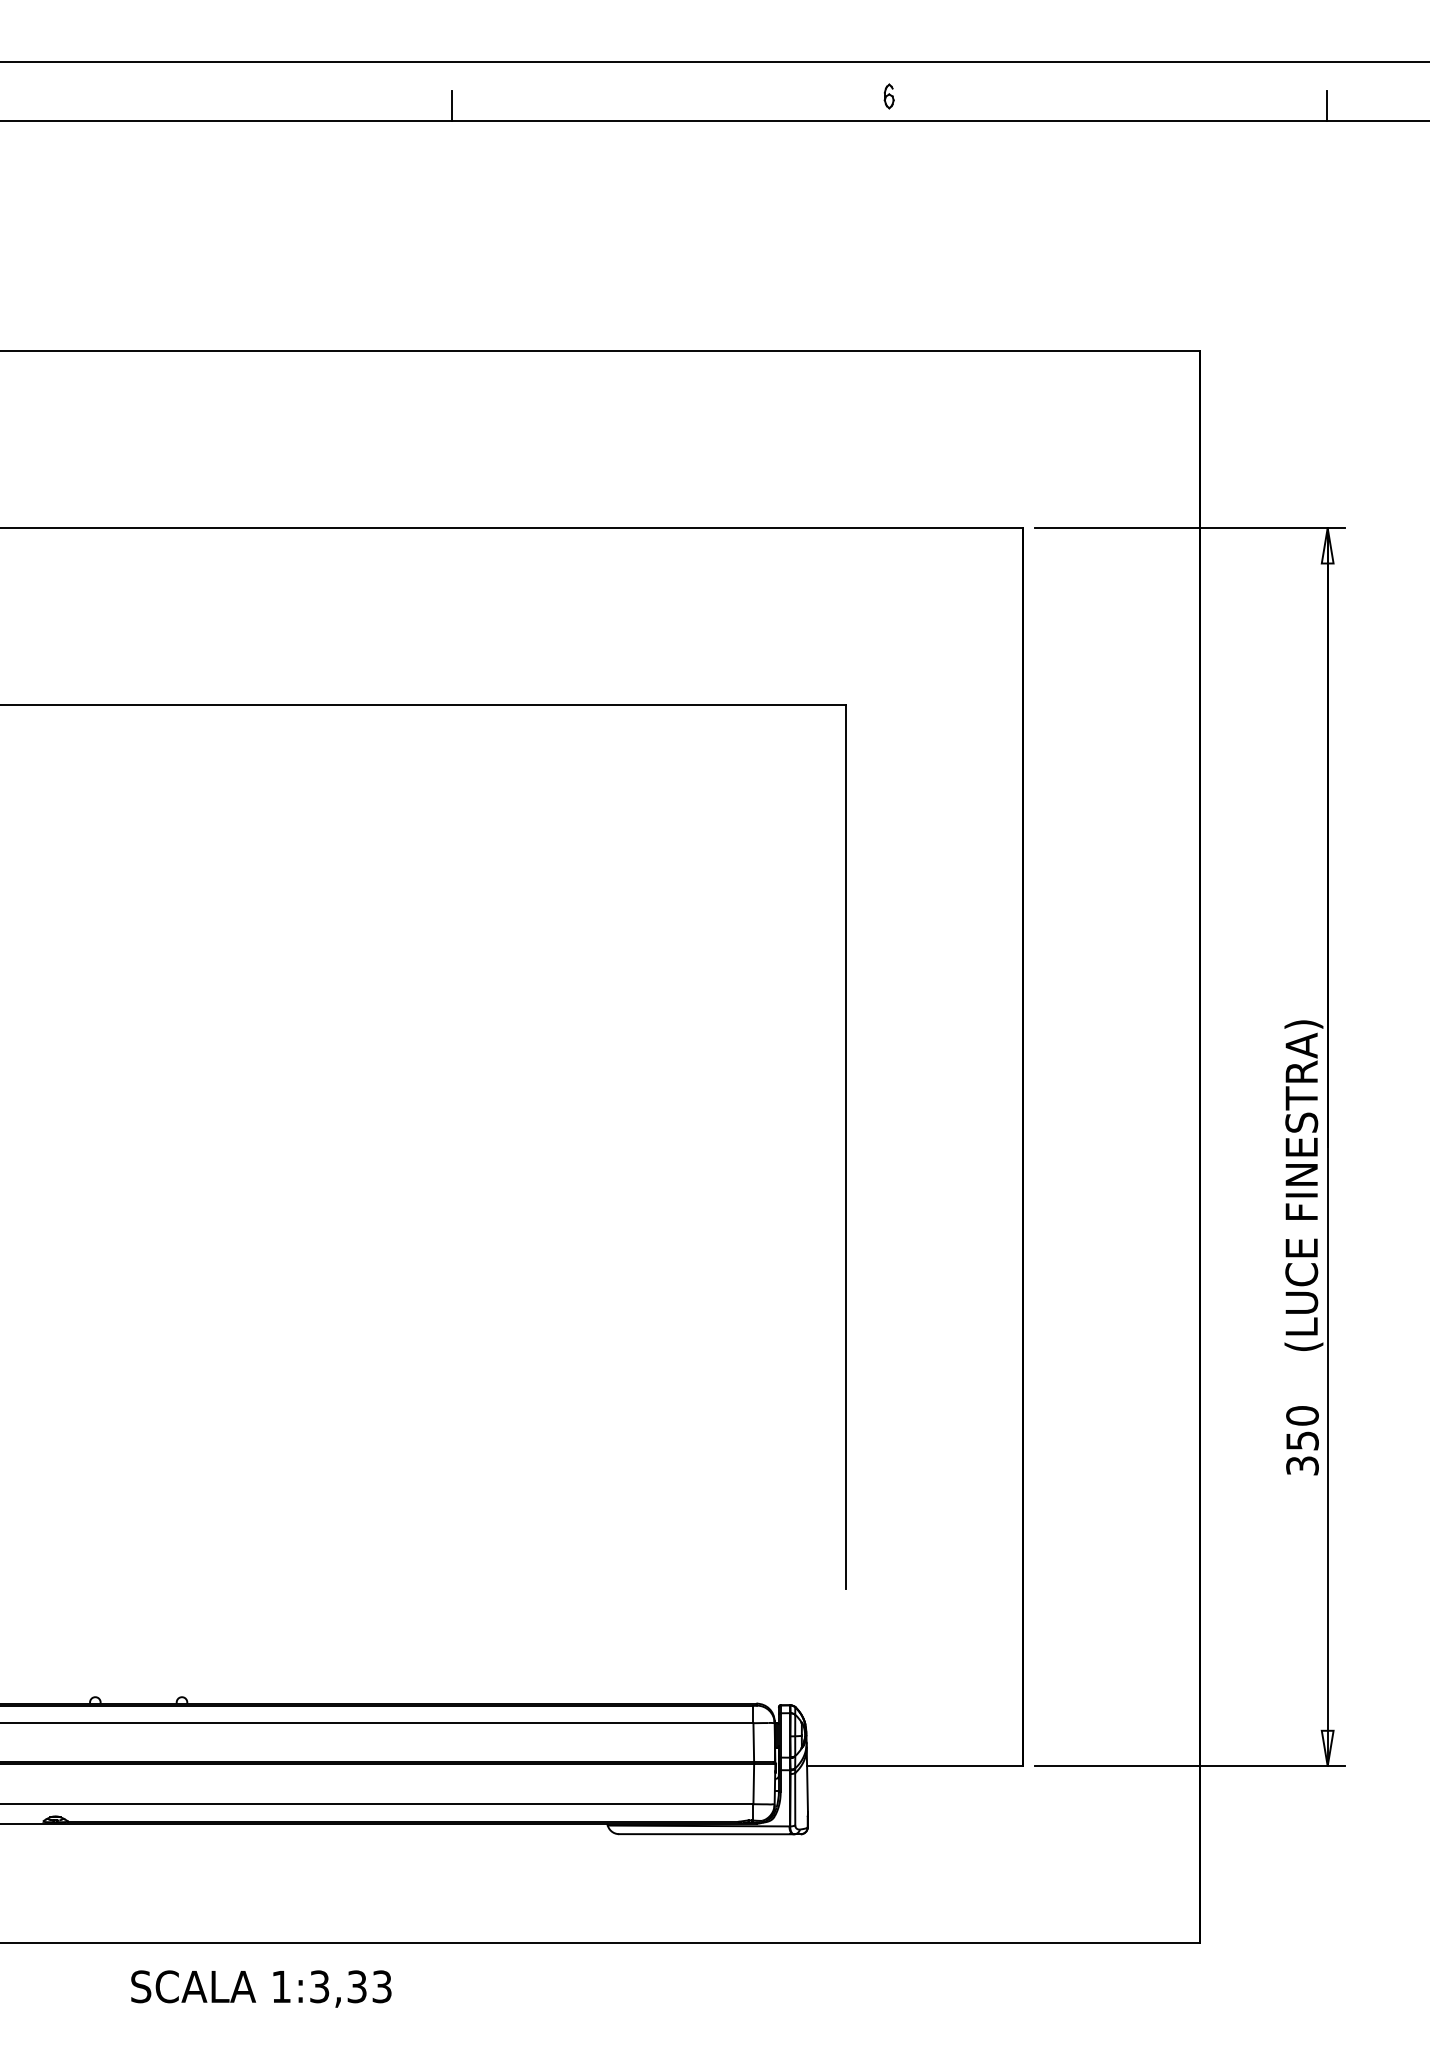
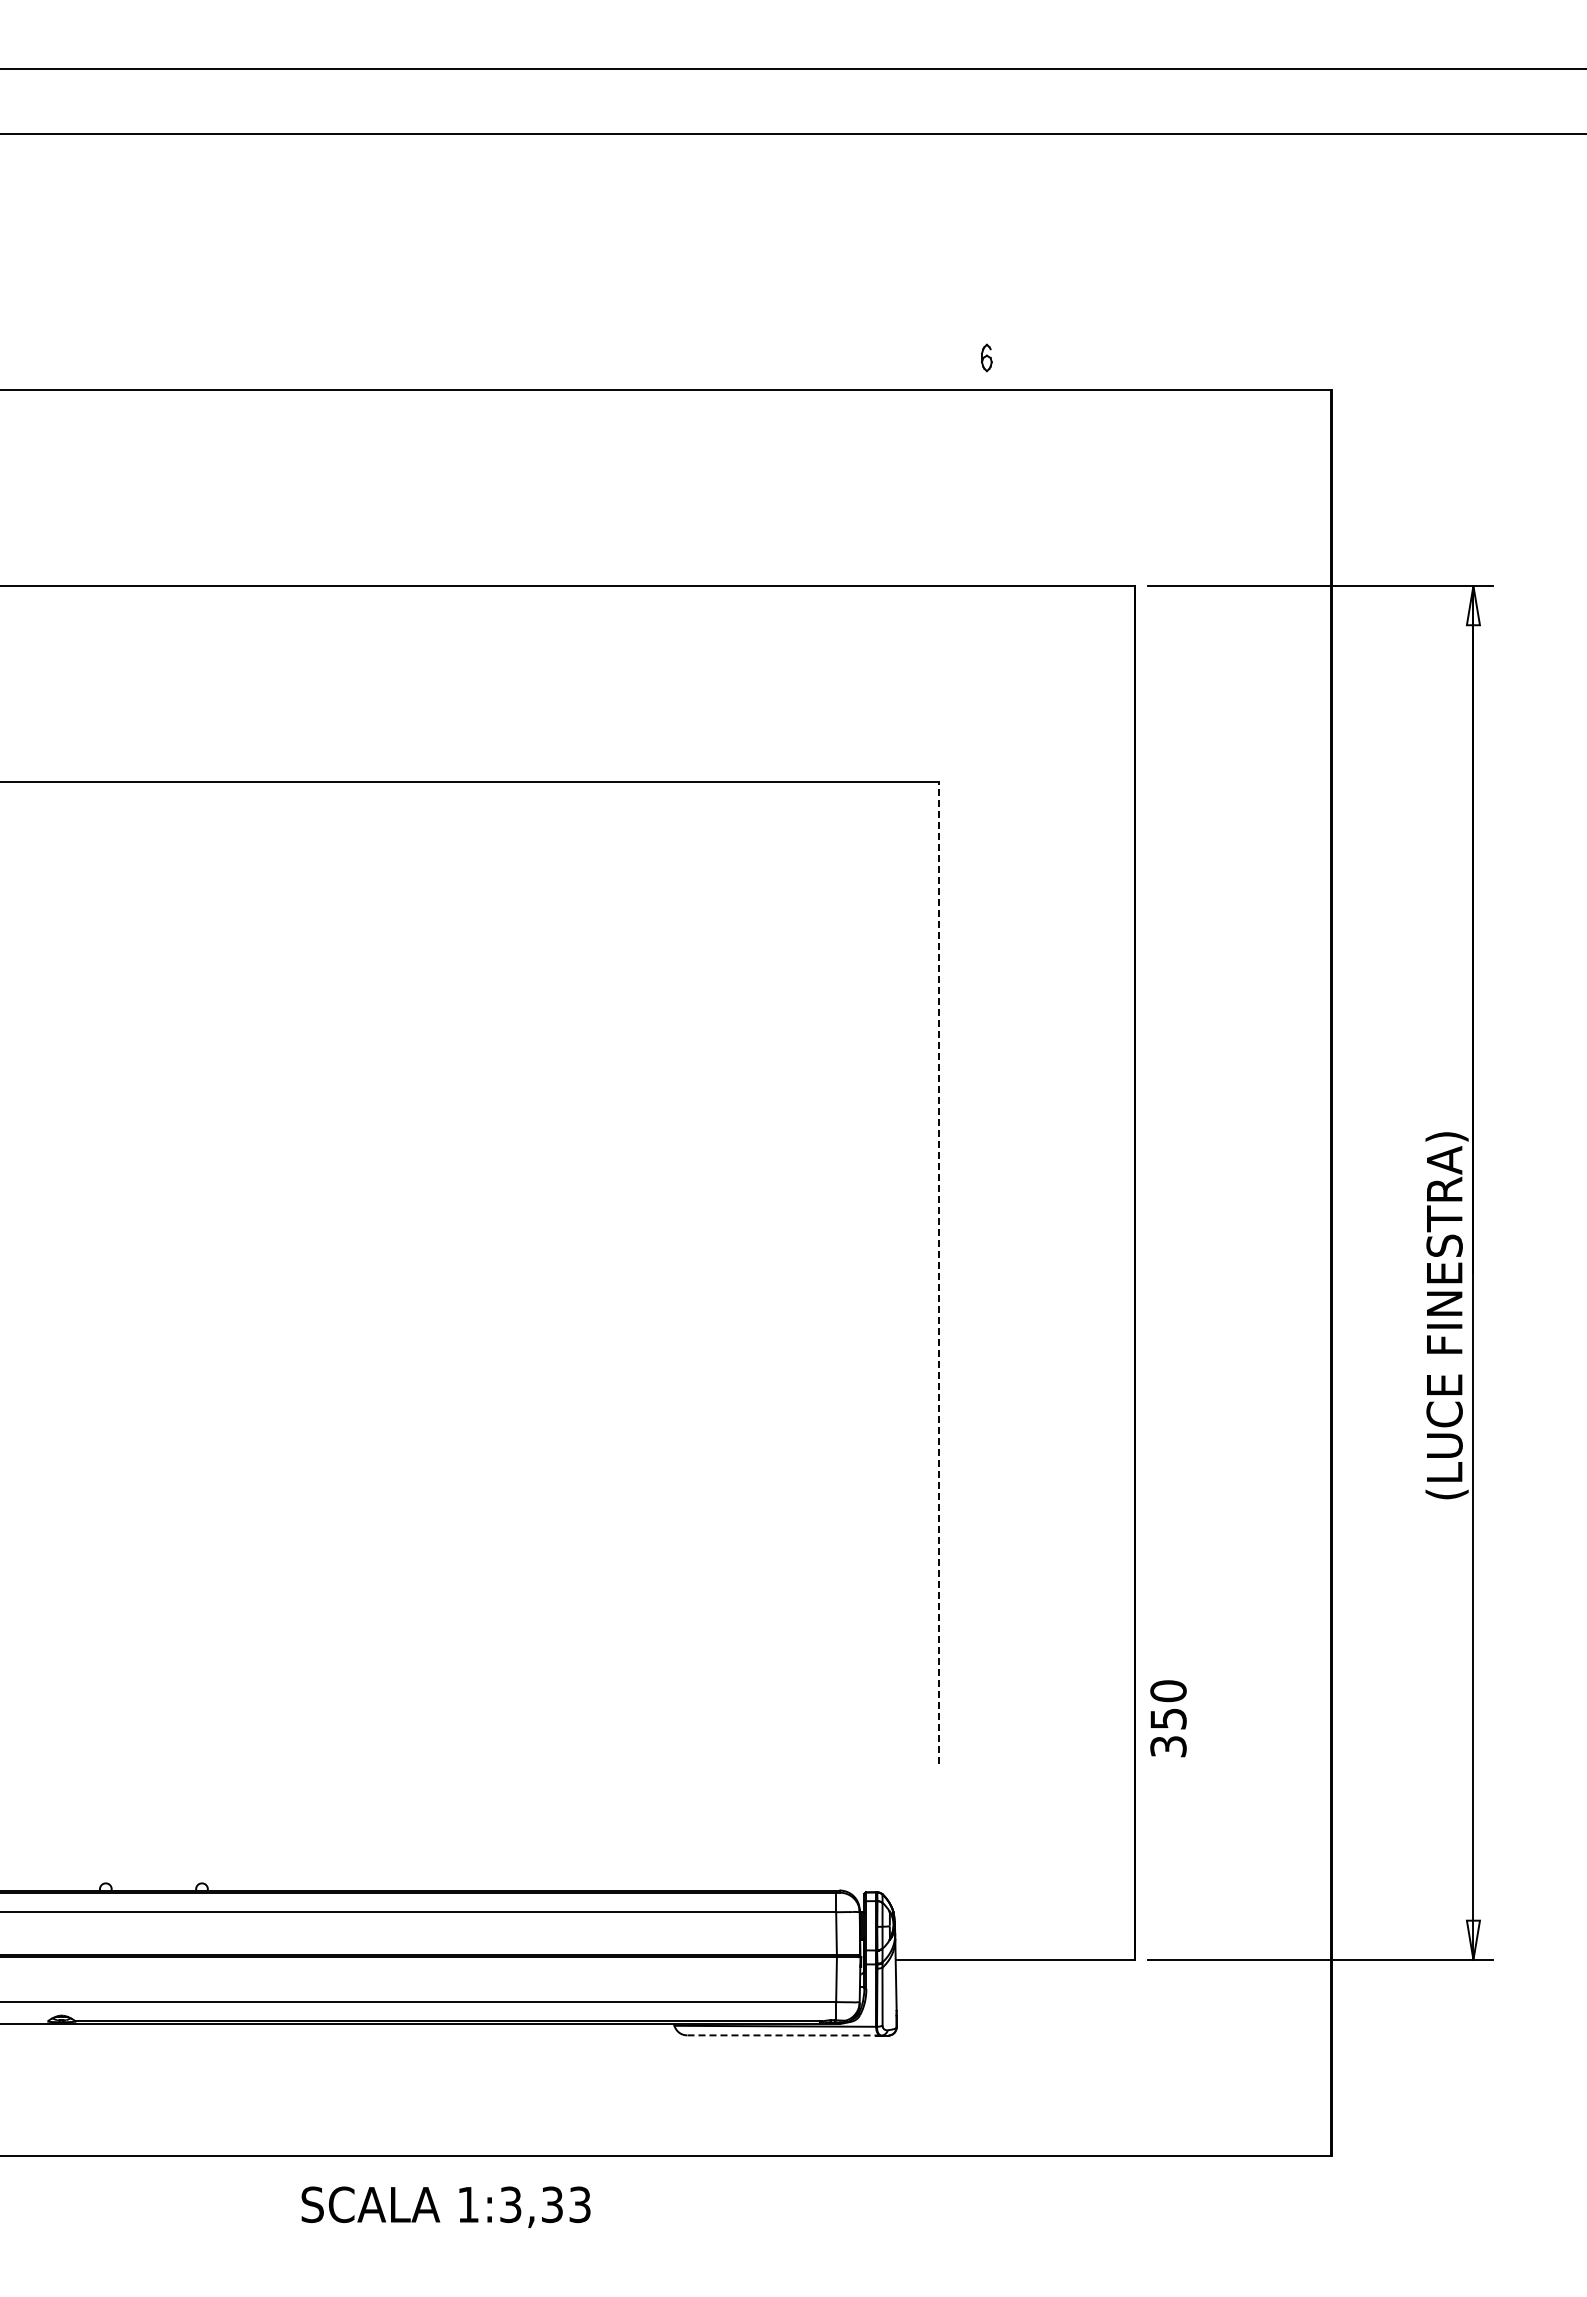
part: (888, 96) -> (986, 357), moved
line: (451, 105) -> (501, 117), removed
line: (1327, 105) -> (1473, 117), removed
line: (845, 1146) -> (938, 1272), solid -> dashed
text: (1302, 1440) -> (1168, 1718), moved
line: (705, 1834) -> (783, 2035), solid -> dashed
text: (260, 1988) -> (445, 2206), moved

